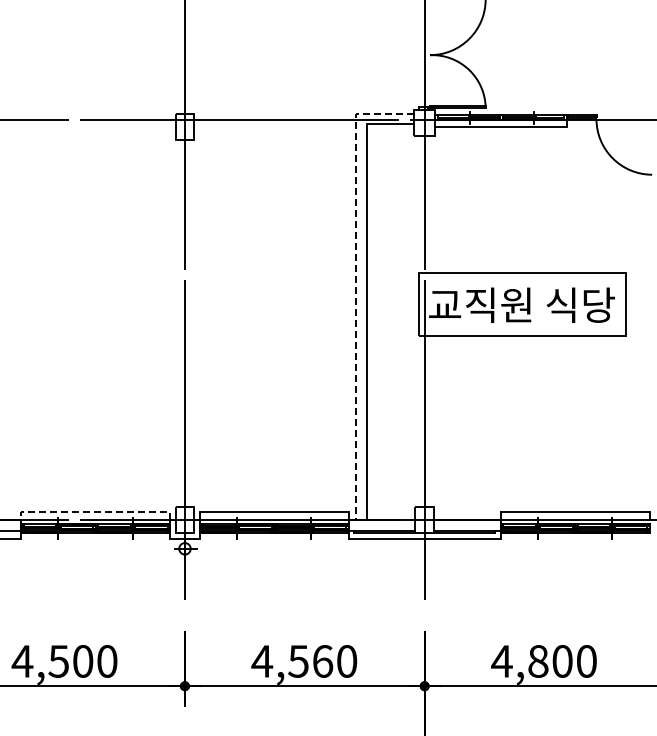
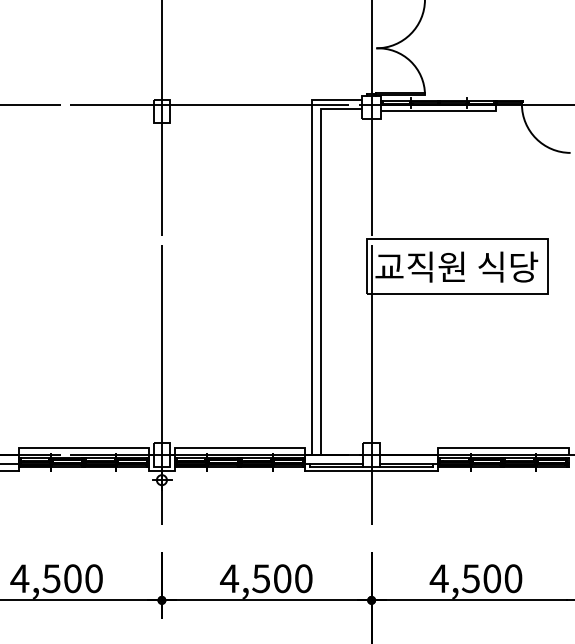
line: (355, 287) -> (311, 251), dashed -> solid
line: (95, 511) -> (83, 447), dashed -> solid
text: (323, 661) -> (283, 578), 4,560 -> 4,500
text: (537, 661) -> (470, 578), 4,800 -> 4,500

